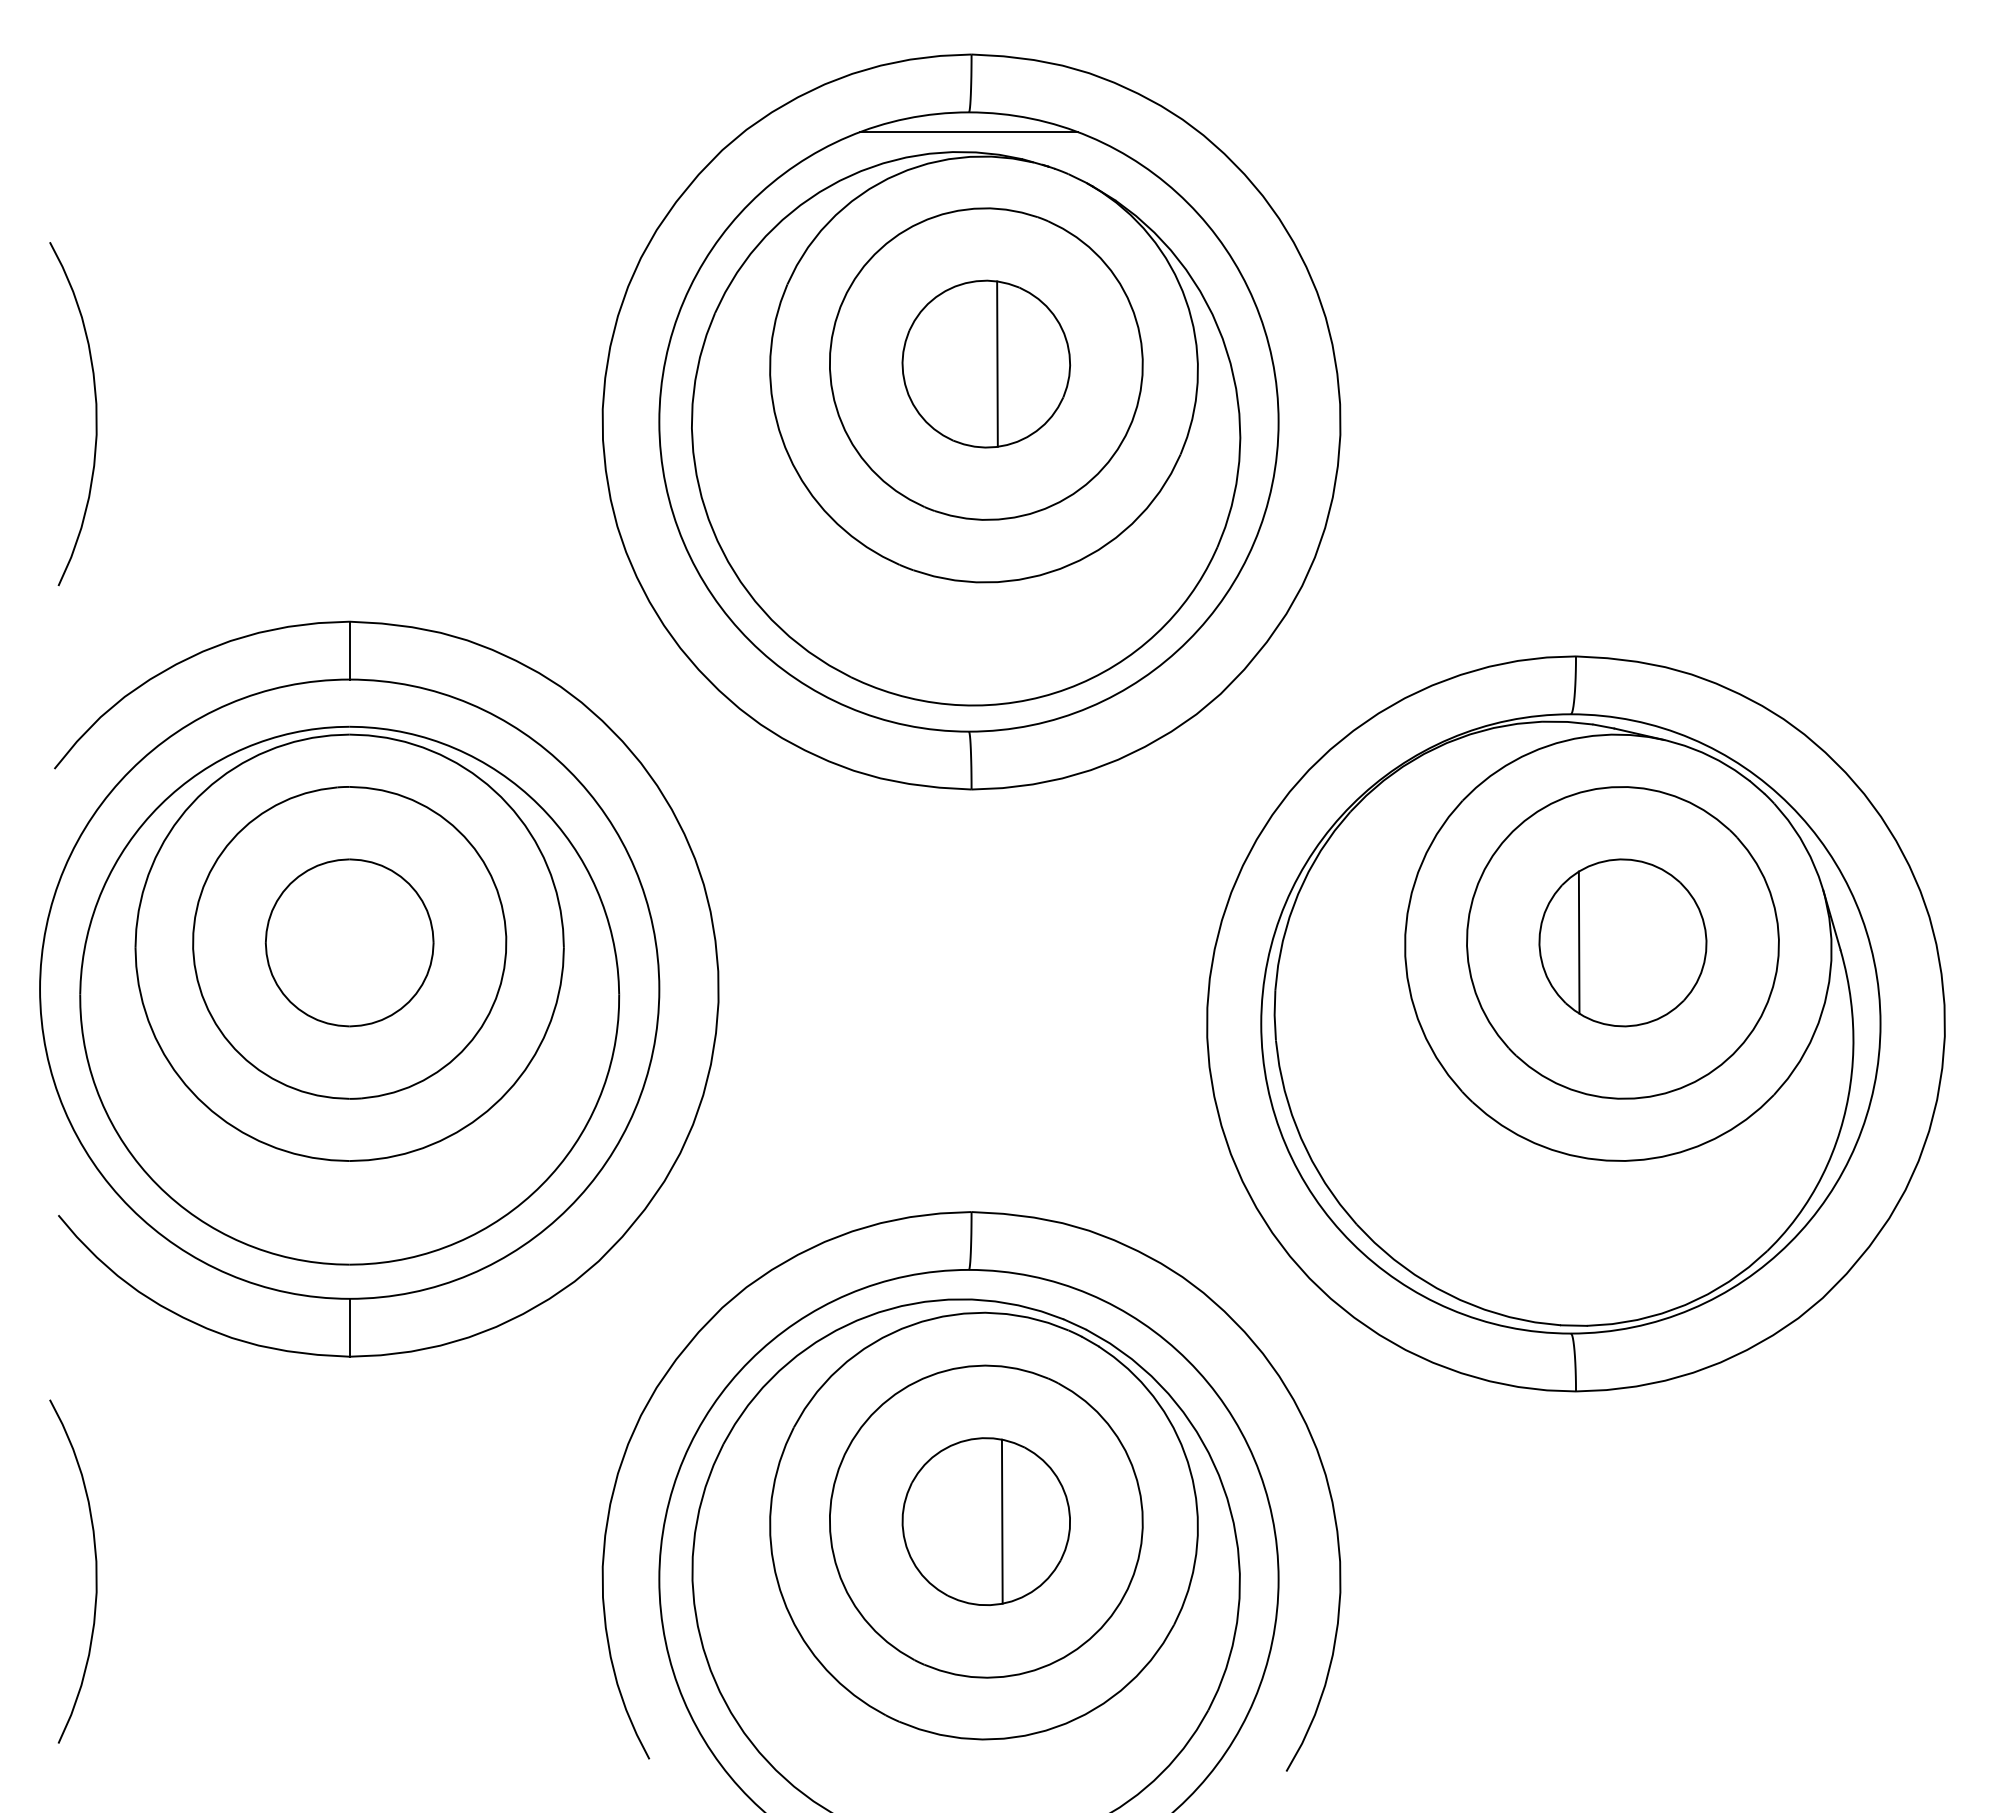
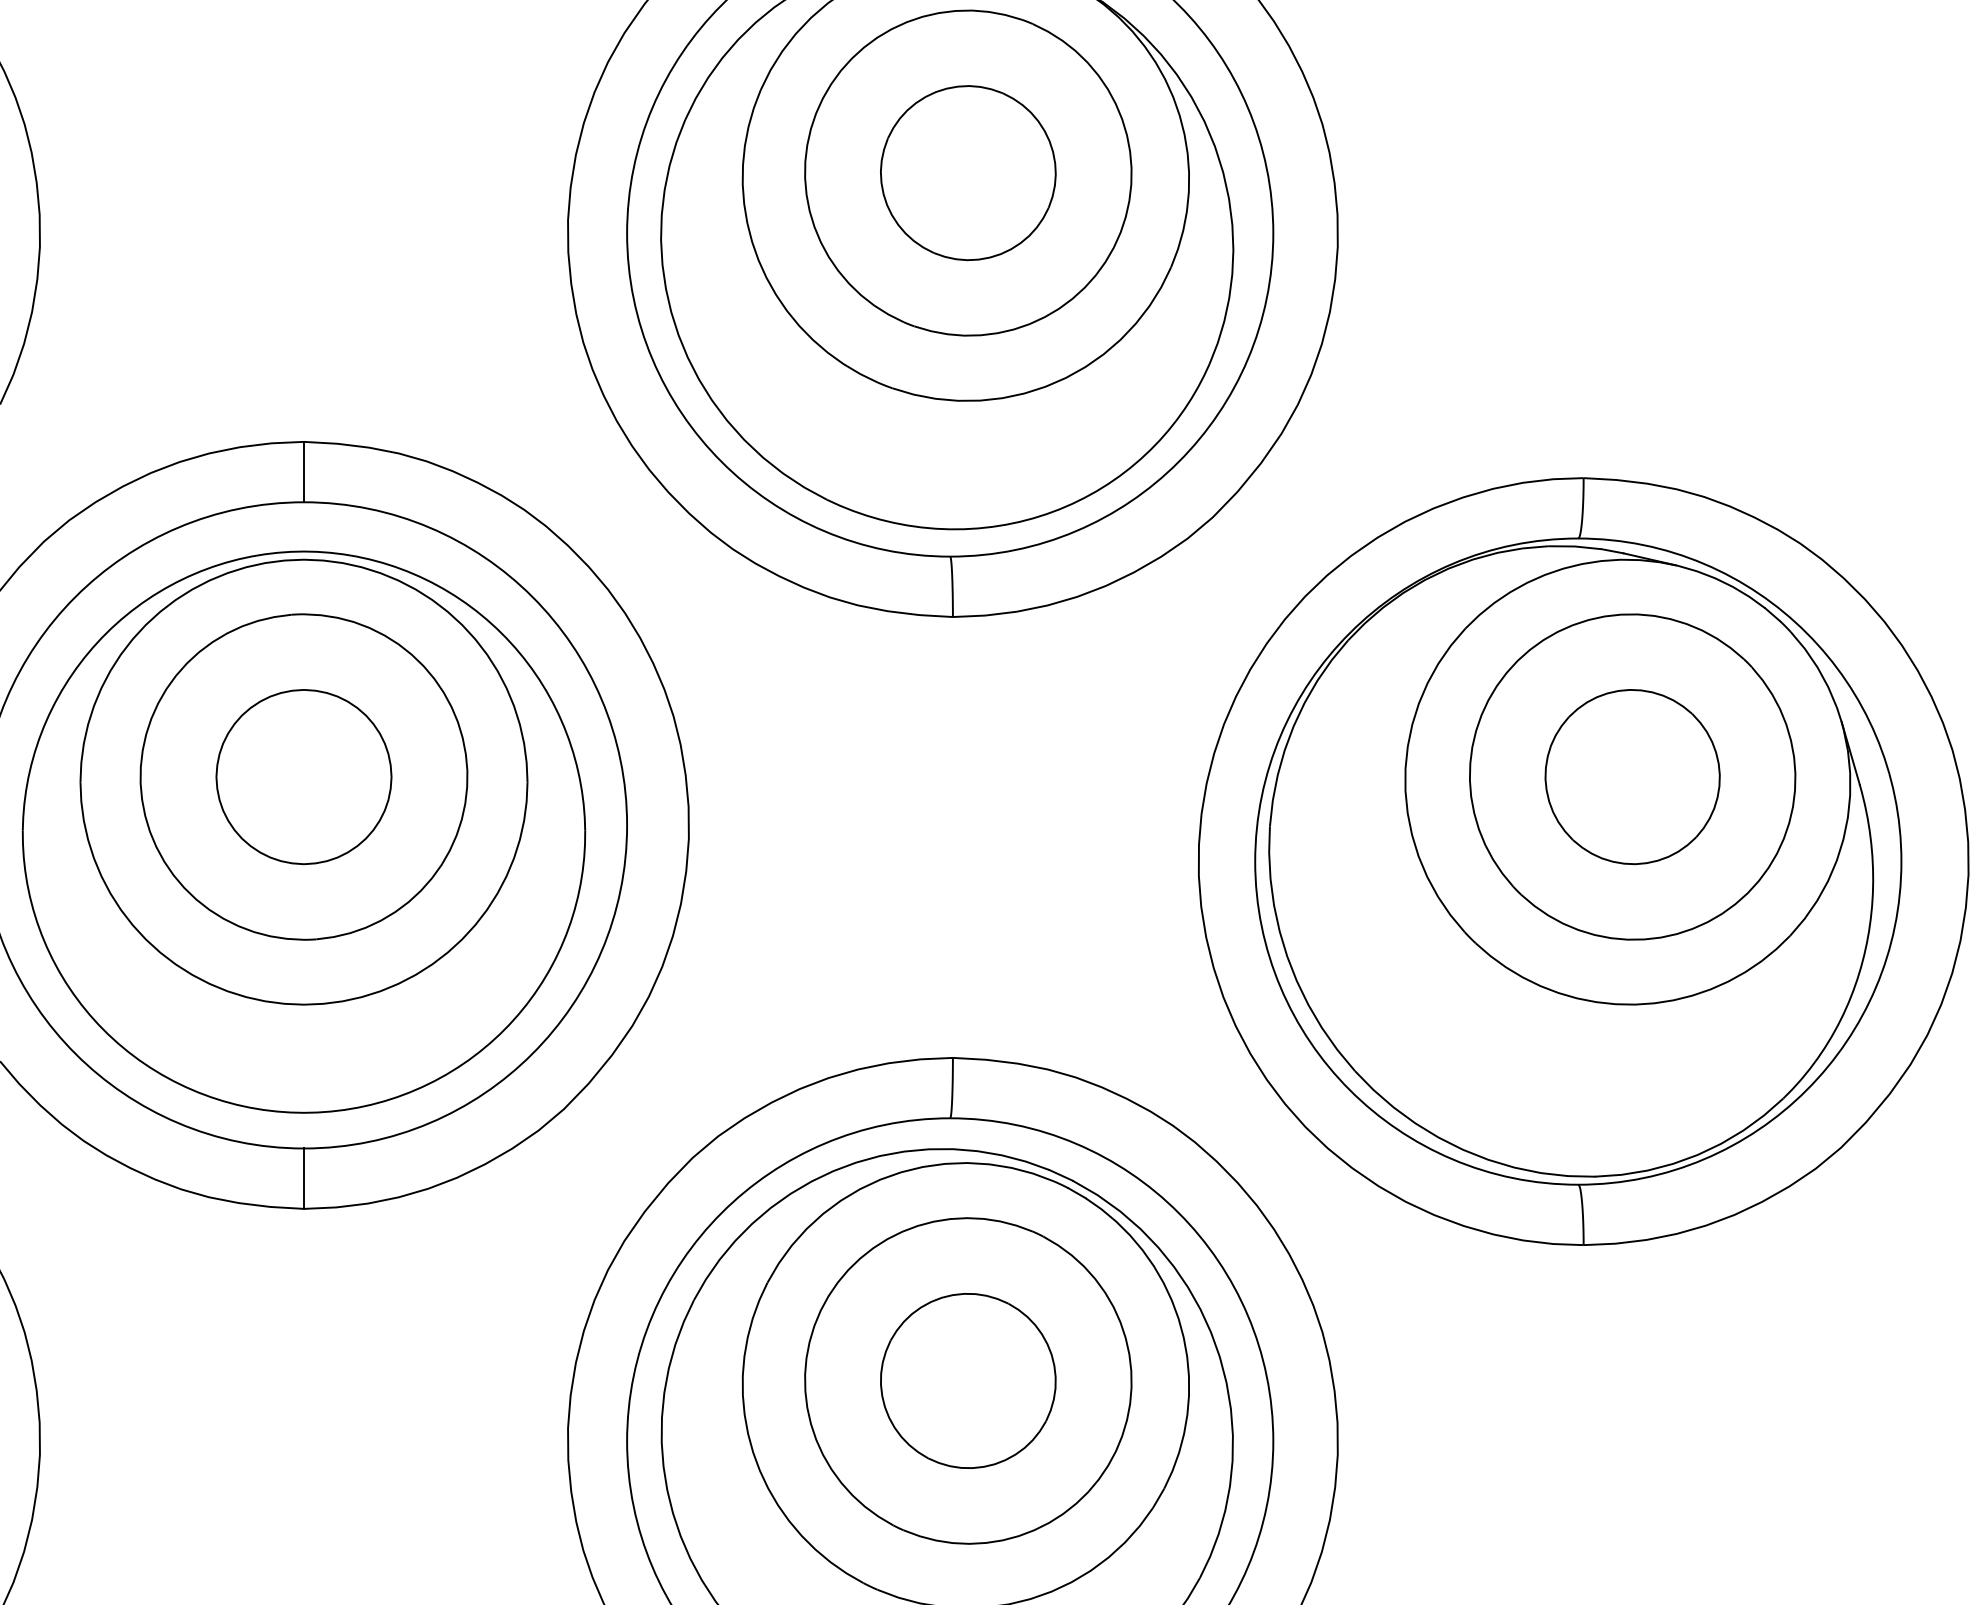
line: (997, 363) -> (979, 172), removed
line: (1578, 942) -> (1586, 776), removed
line: (1001, 1521) -> (984, 1380), removed

